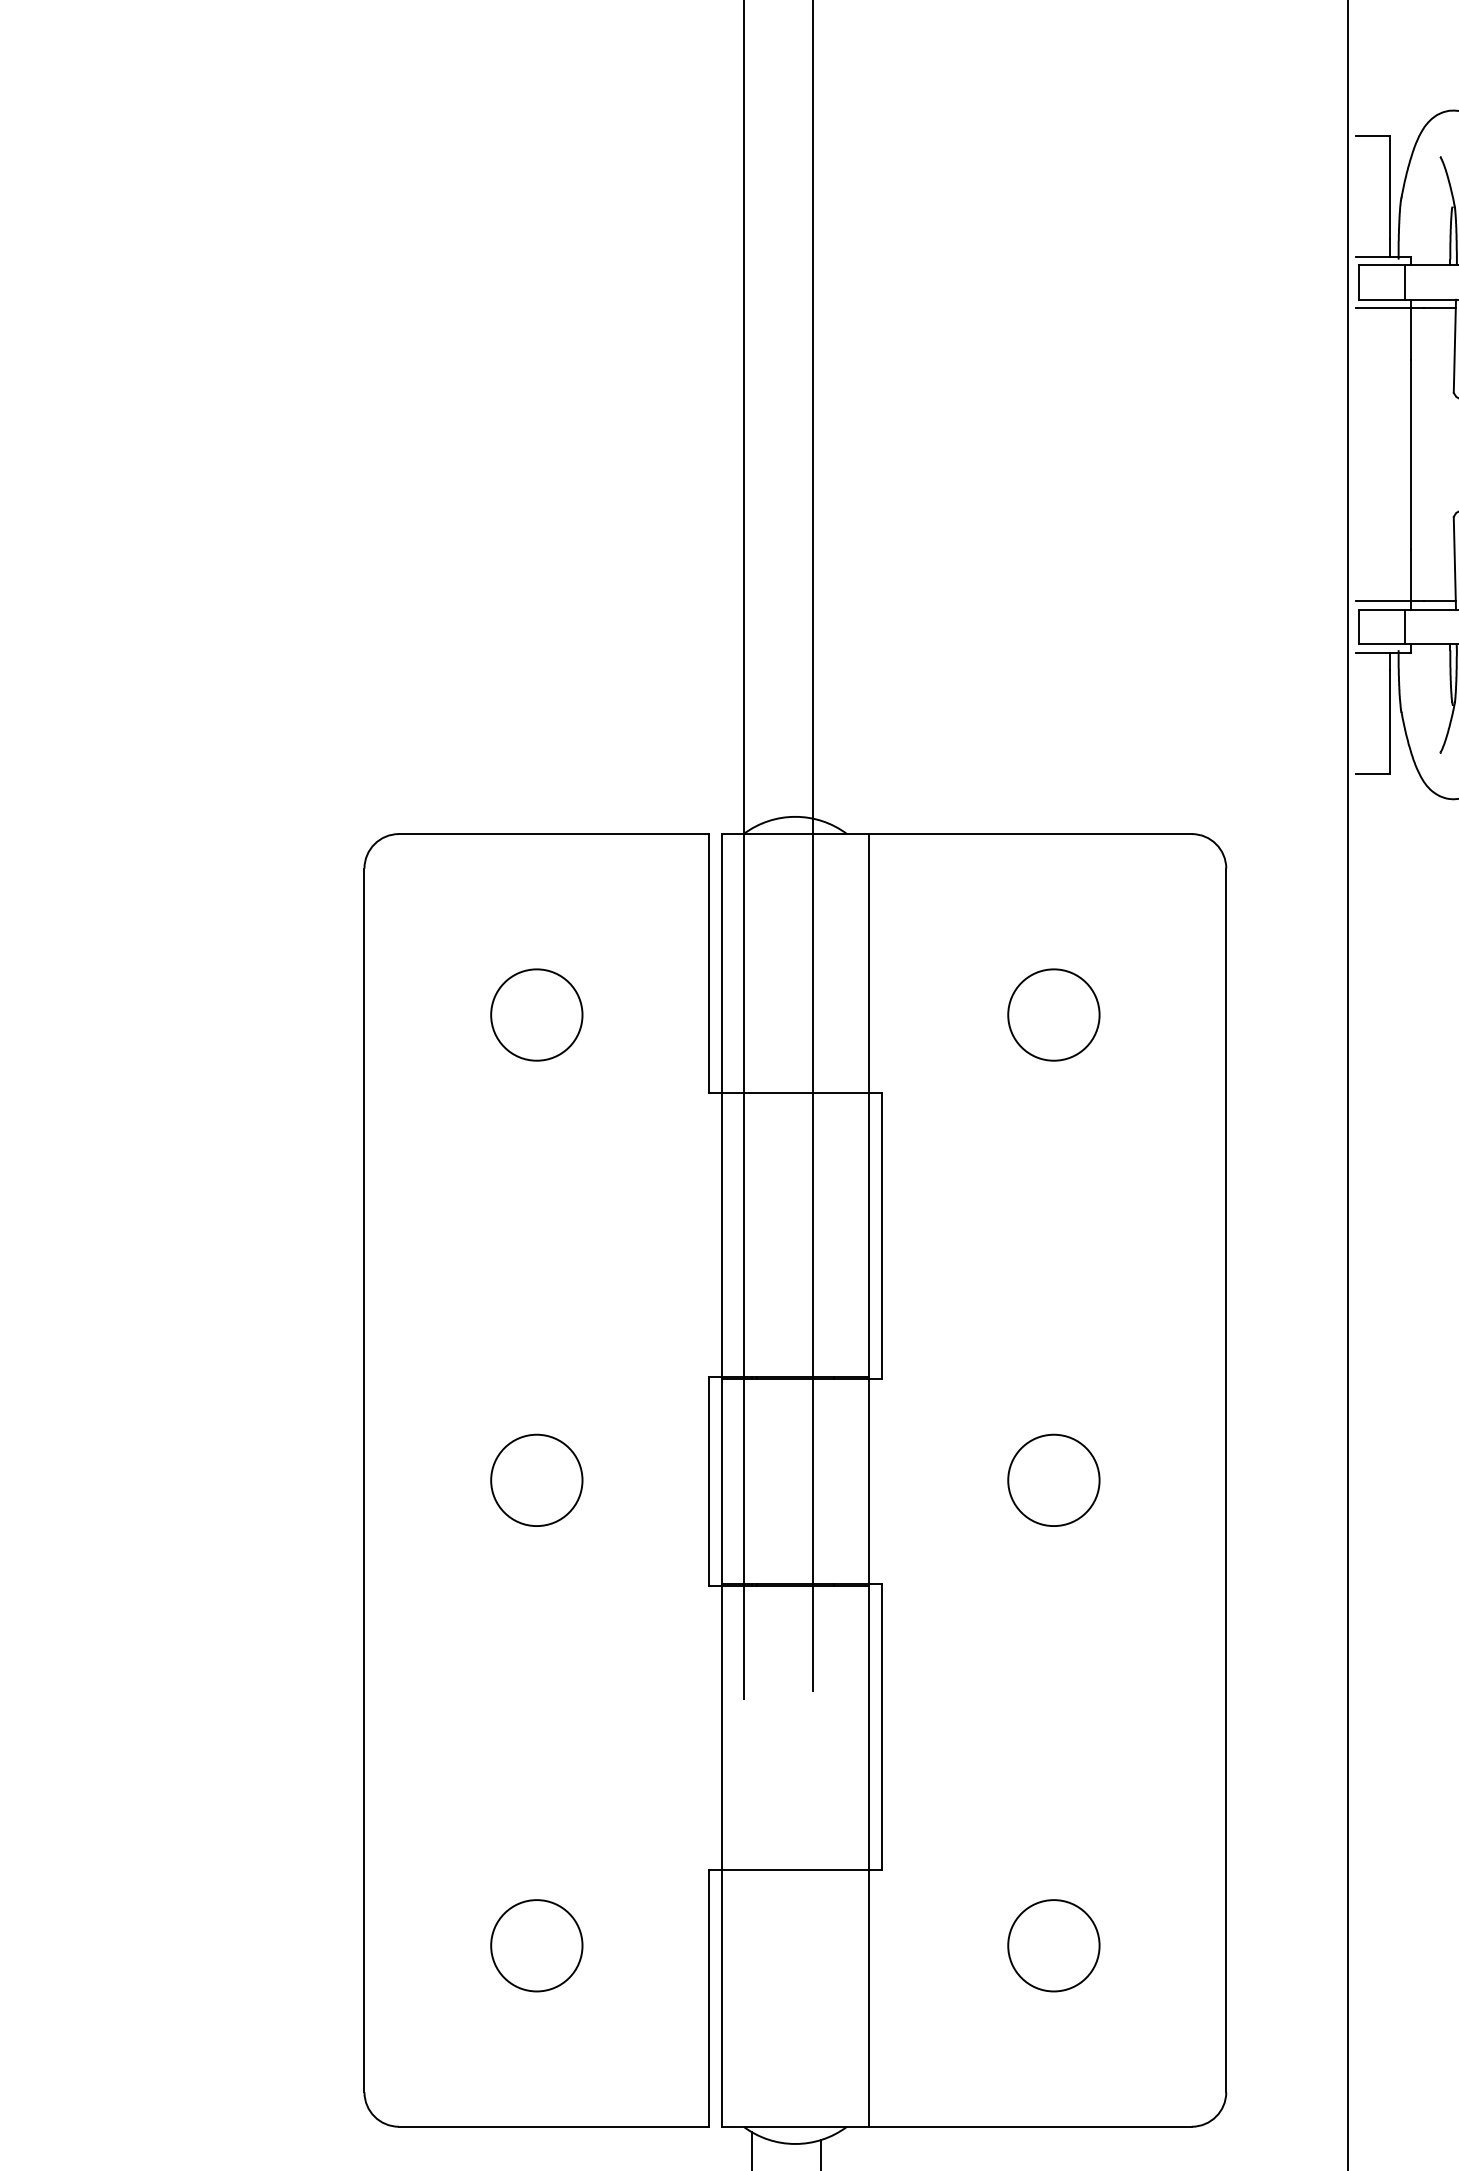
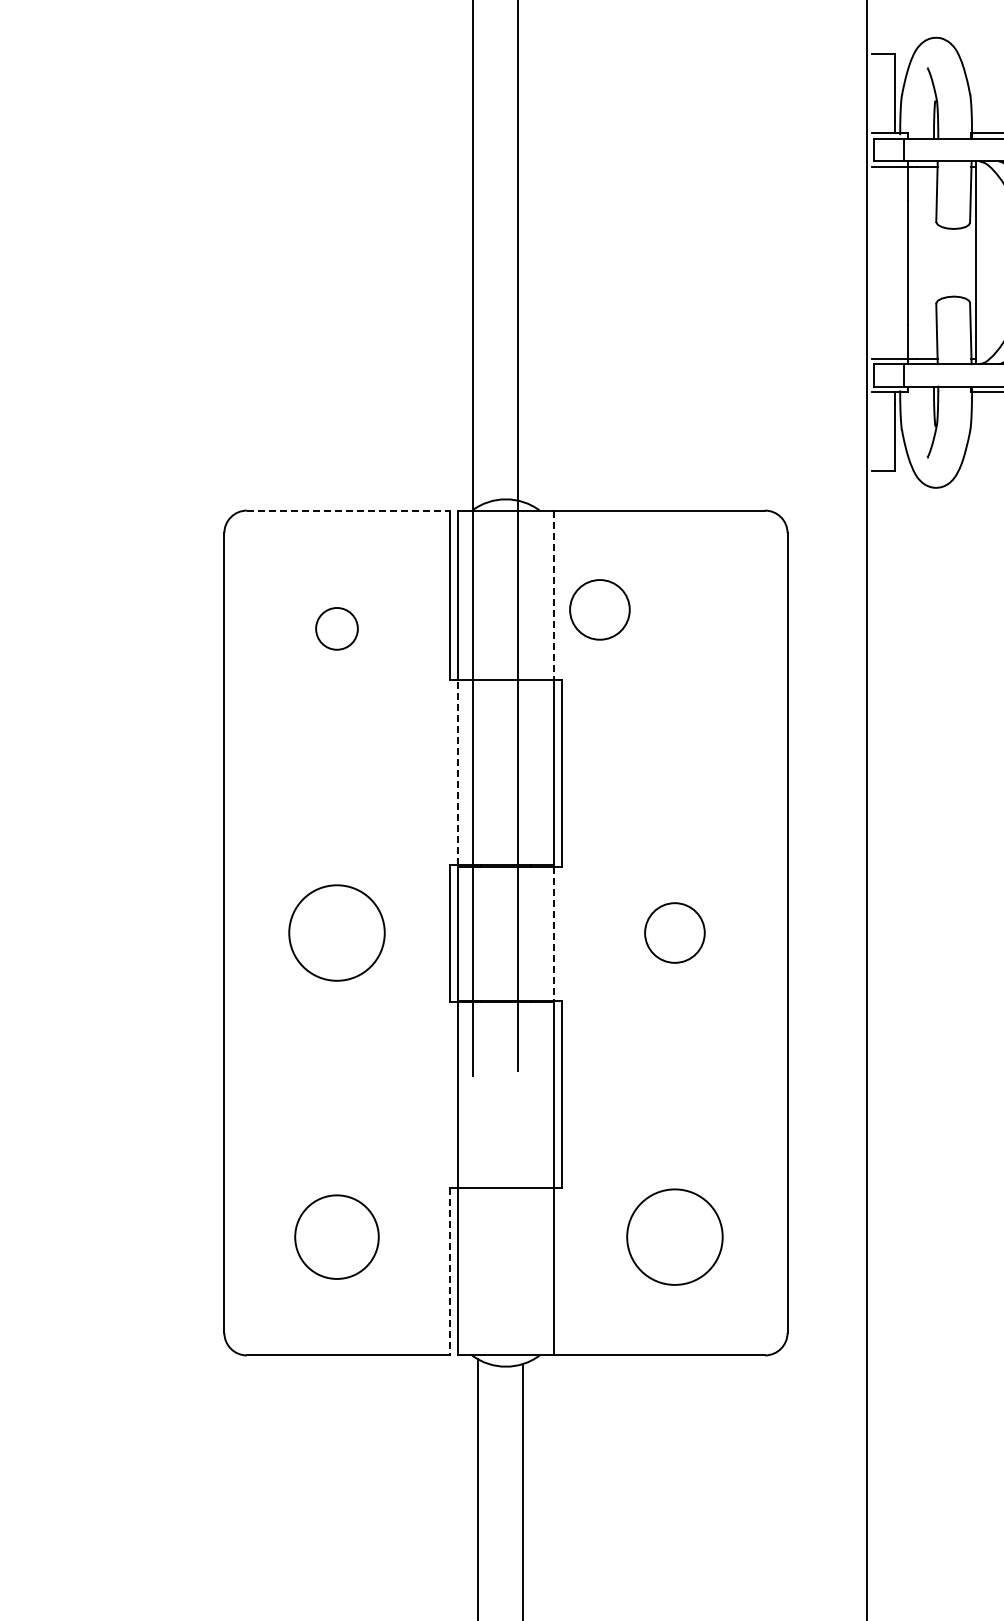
line: (554, 833) -> (348, 510), solid -> dashed
line: (868, 963) -> (553, 595), solid -> dashed
circle: (536, 1014) -> (336, 628), size x0.7
circle: (1053, 1014) -> (599, 609), moved
line: (722, 1234) -> (458, 772), solid -> dashed
circle: (536, 1479) -> (336, 932), size x1.6
line: (868, 1482) -> (553, 934), solid -> dashed
circle: (536, 1946) -> (336, 1237), size x1.4
circle: (1053, 1946) -> (674, 1237), size x1.6
line: (708, 1998) -> (449, 1271), solid -> dashed

